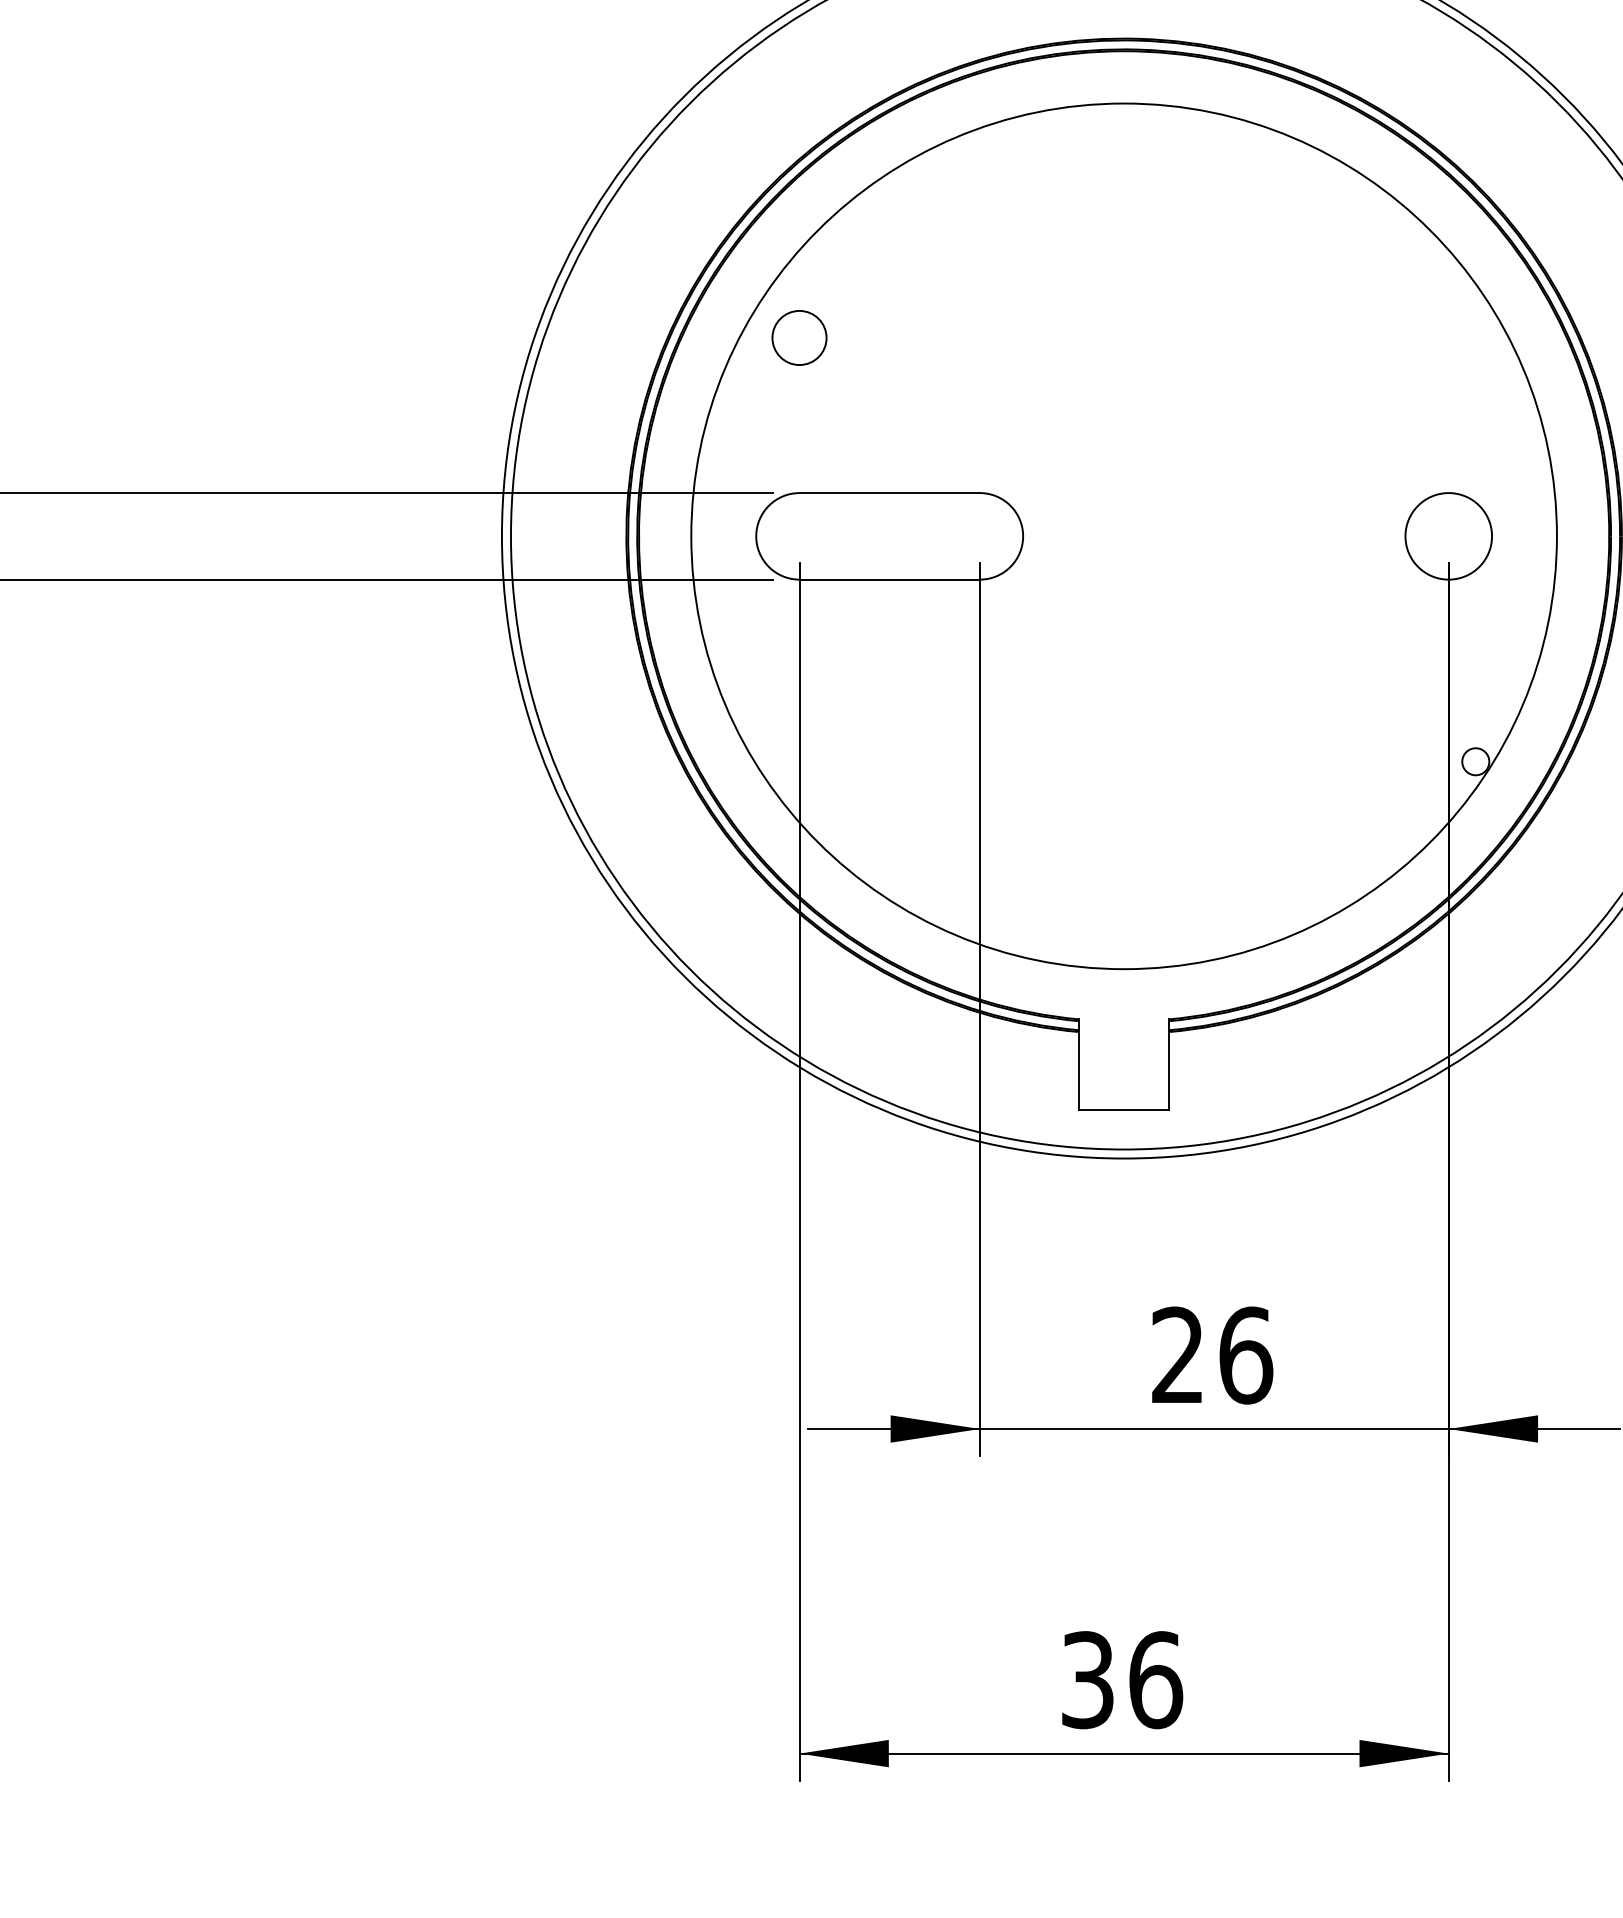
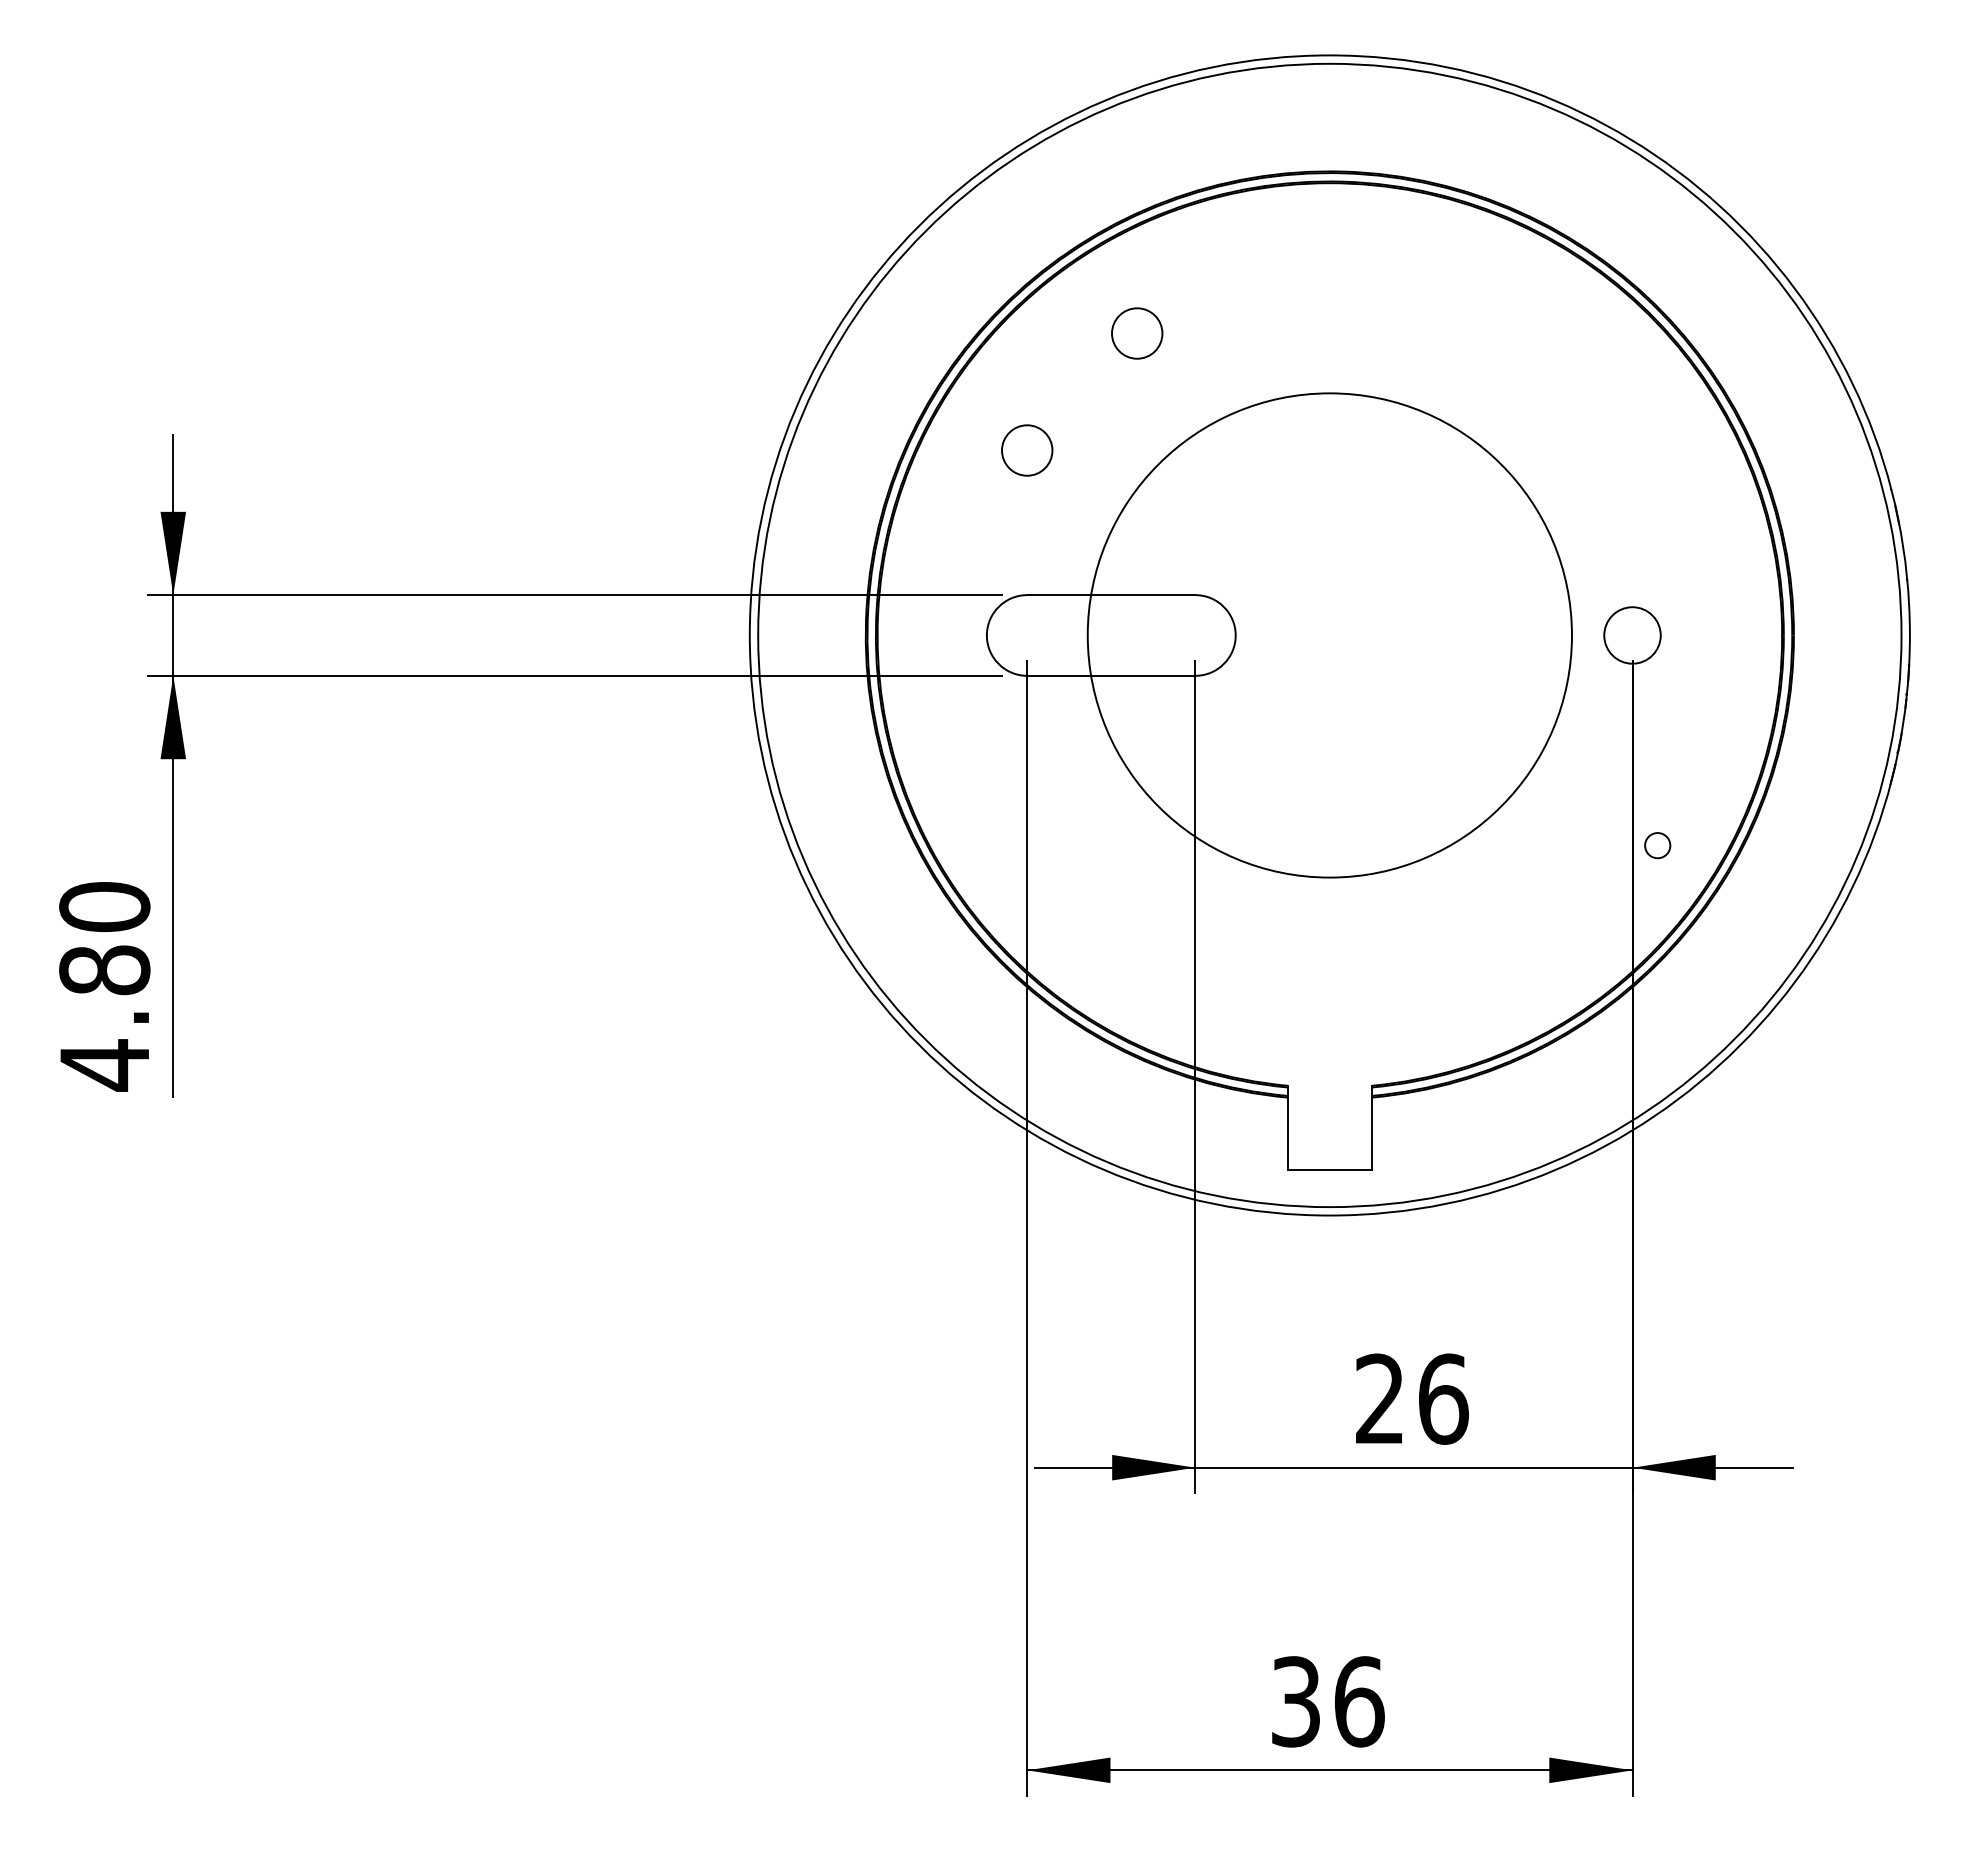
circle: (917, 212) -> (1137, 333), added
circle: (1123, 536) -> (1329, 635), size x0.6
circle: (1448, 536) -> (1632, 635), size x0.7

